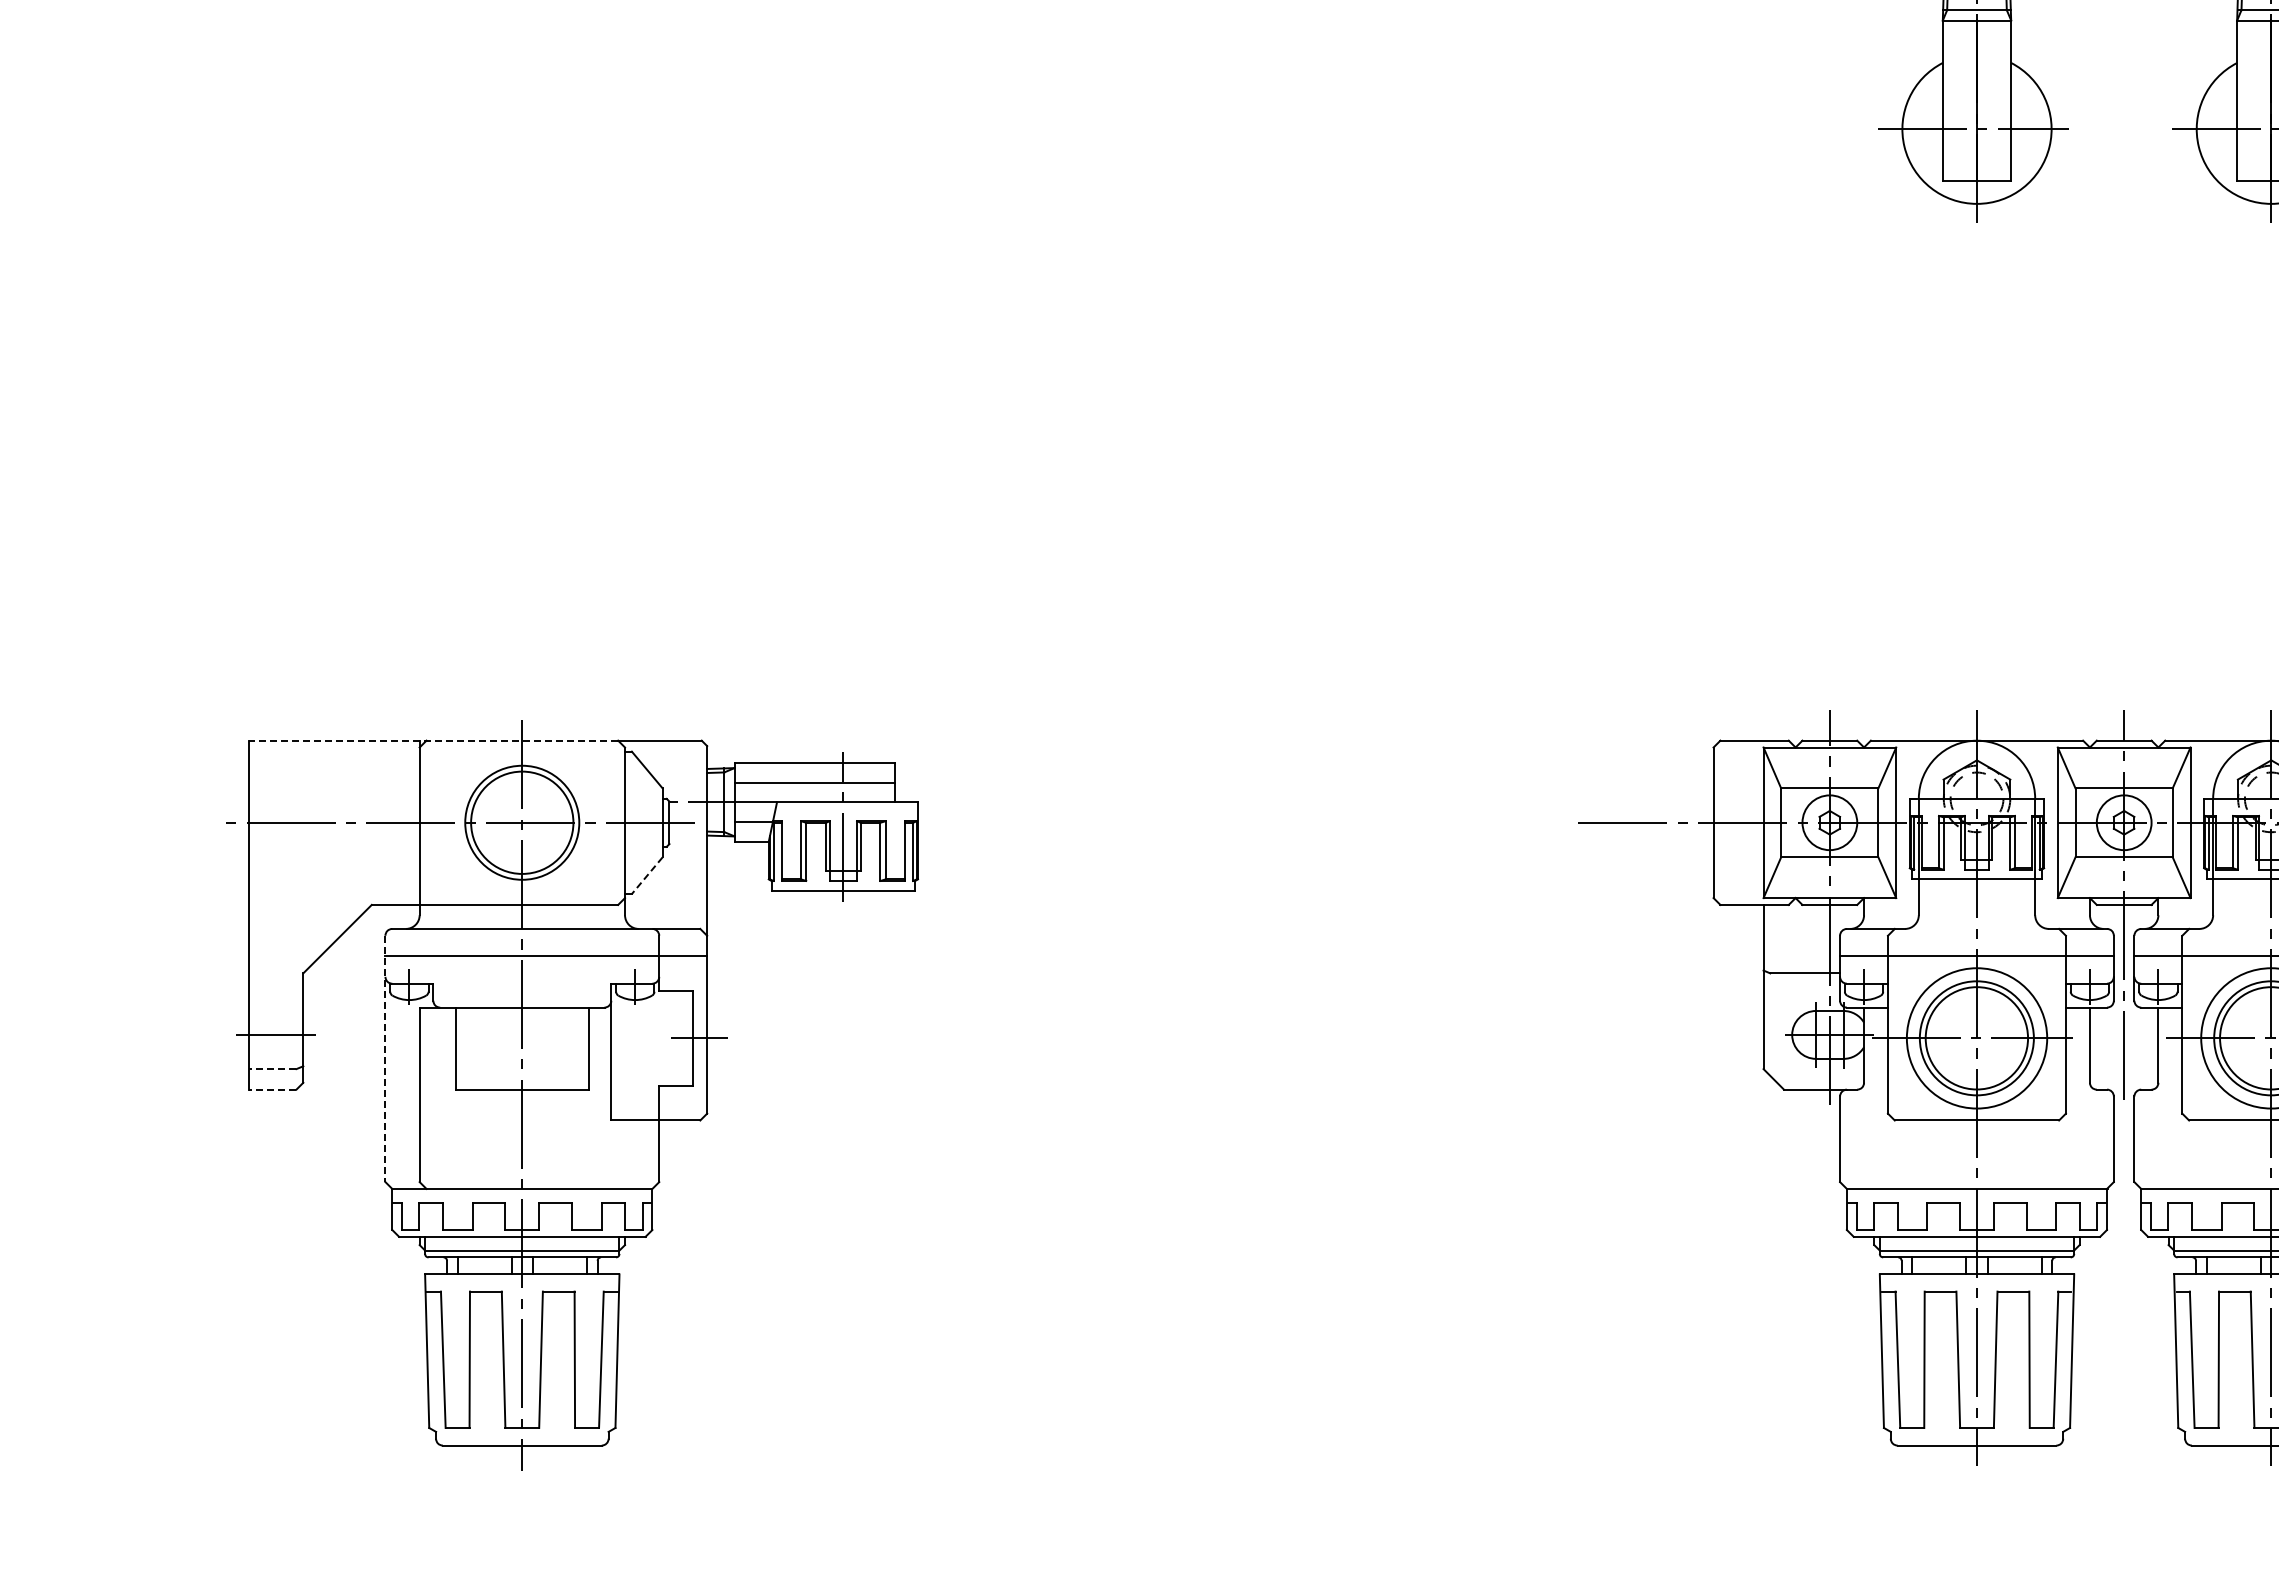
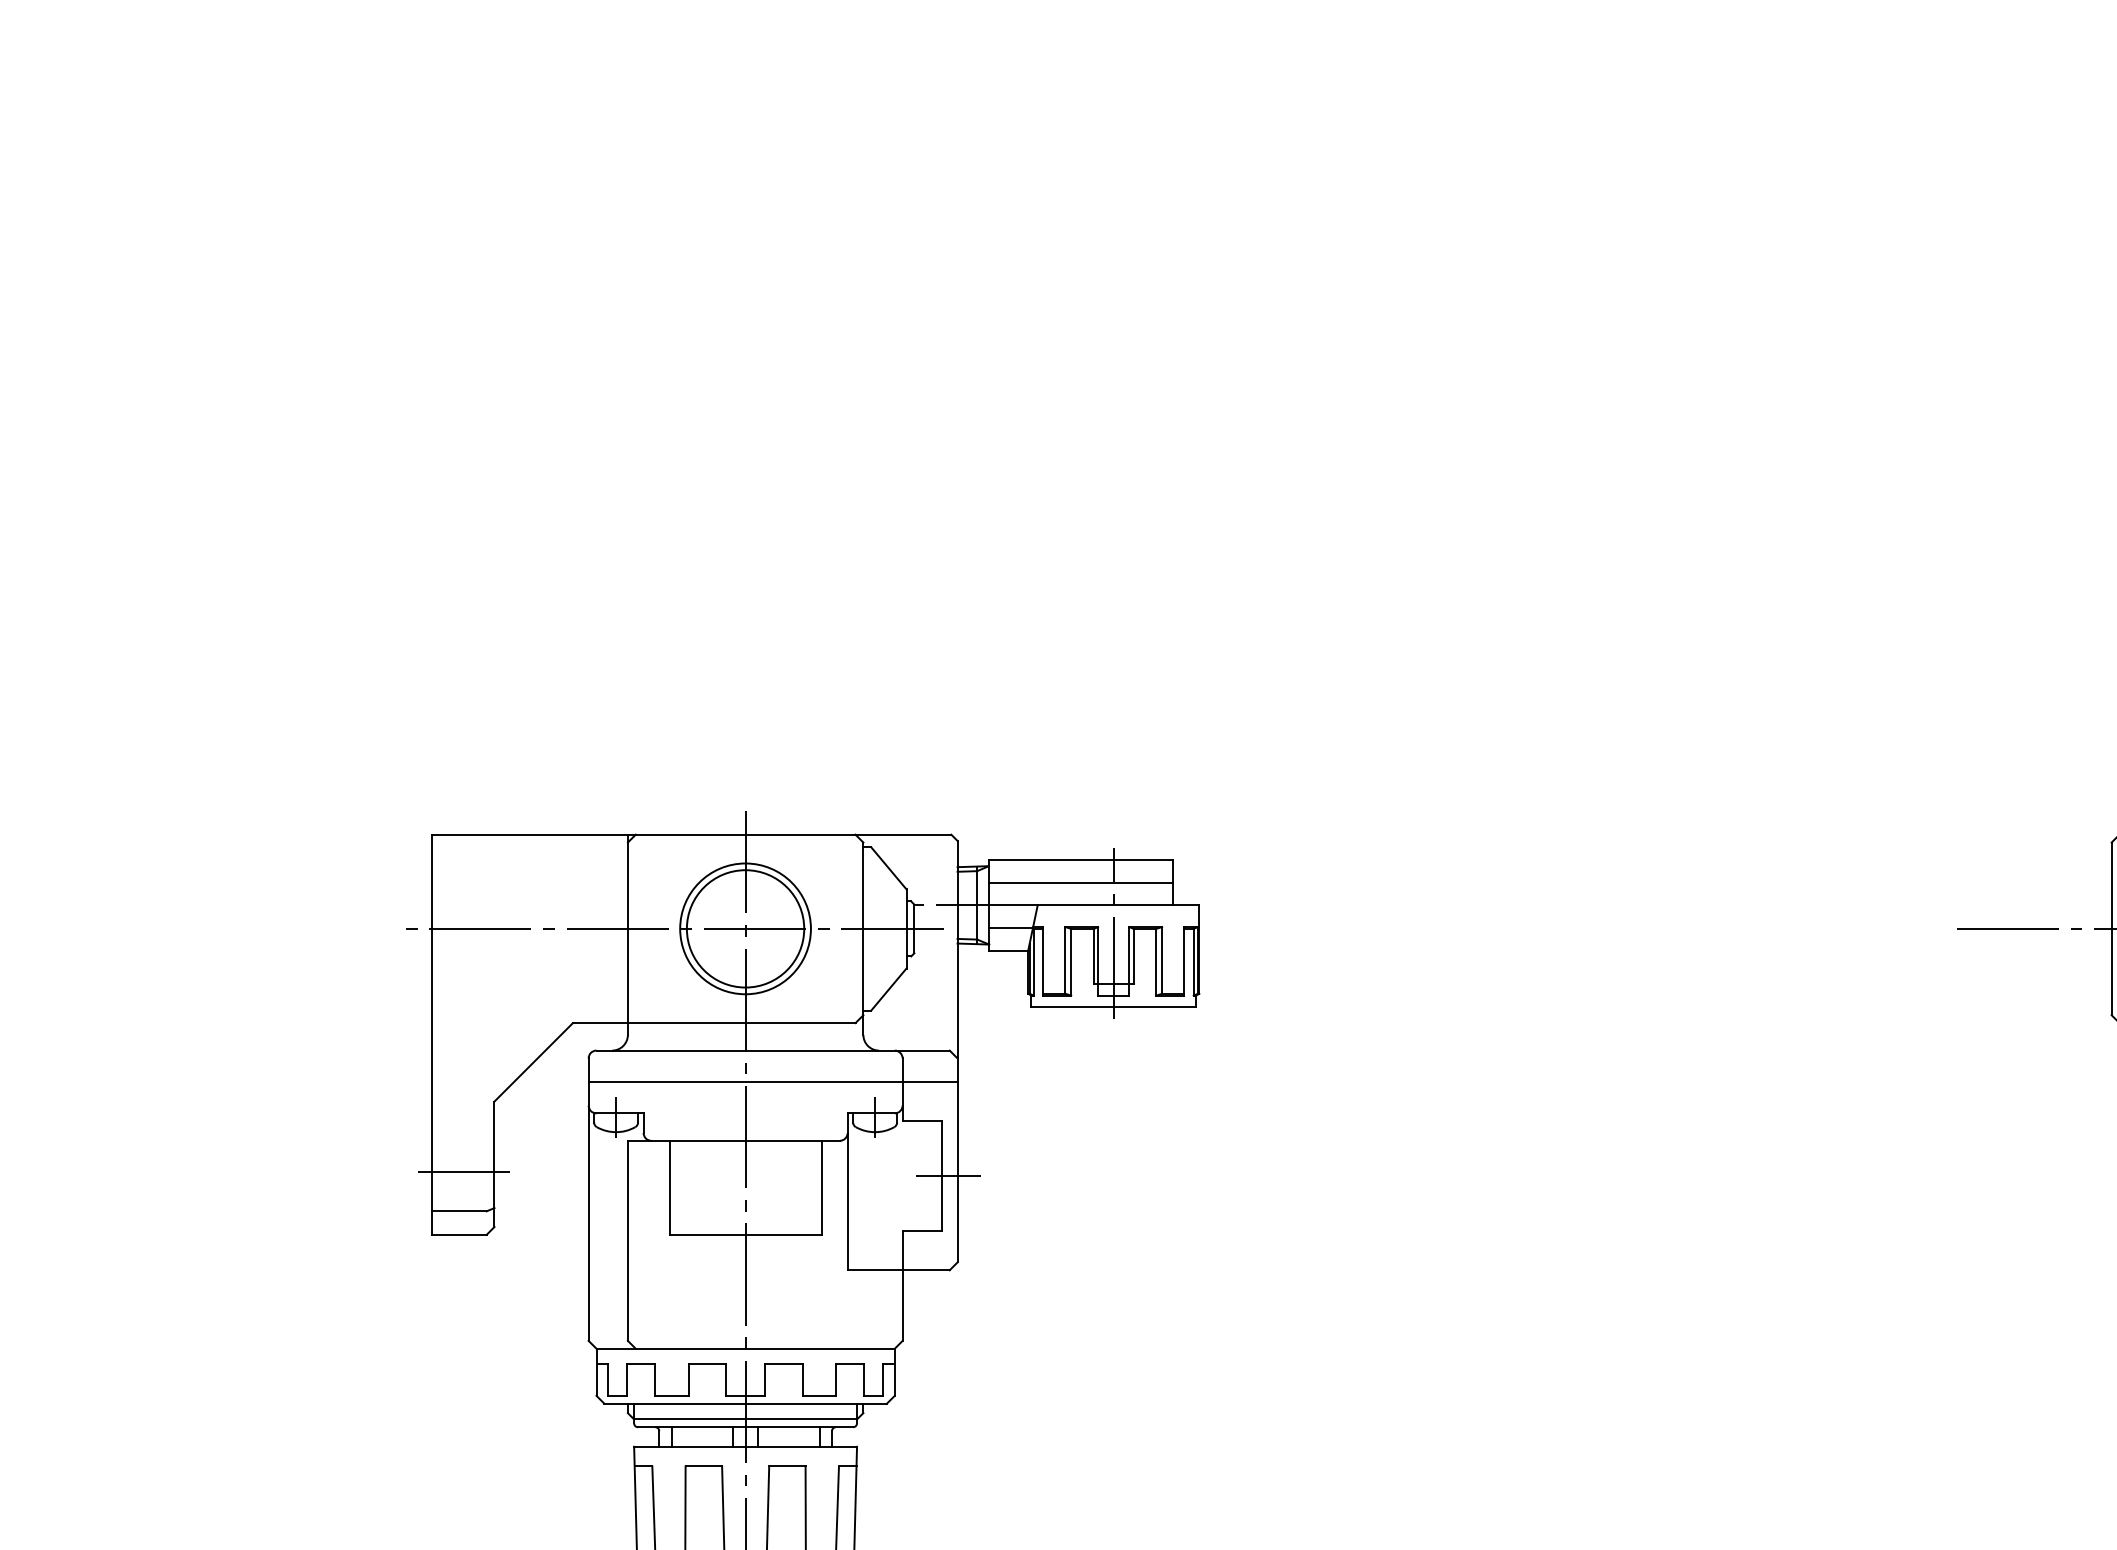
line: (433, 740) -> (643, 834), dashed -> solid
line: (647, 875) -> (889, 989), dashed -> solid
line: (385, 1059) -> (588, 1200), dashed -> solid
line: (272, 1069) -> (459, 1211), dashed -> solid
line: (272, 1089) -> (459, 1234), dashed -> solid

